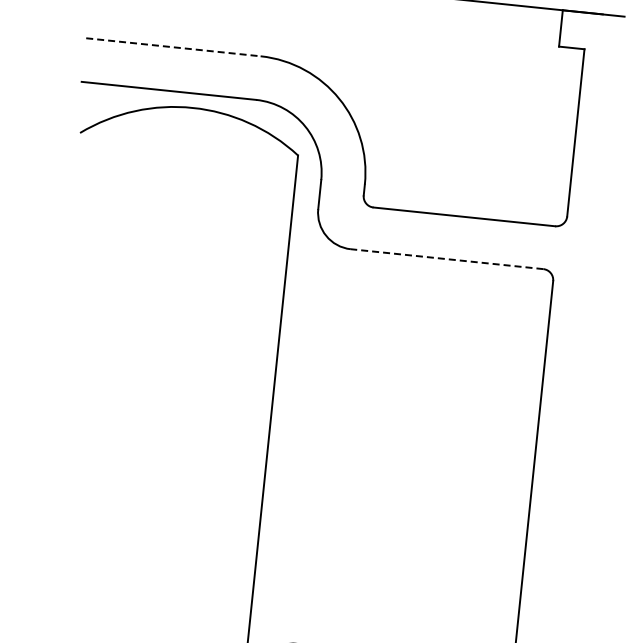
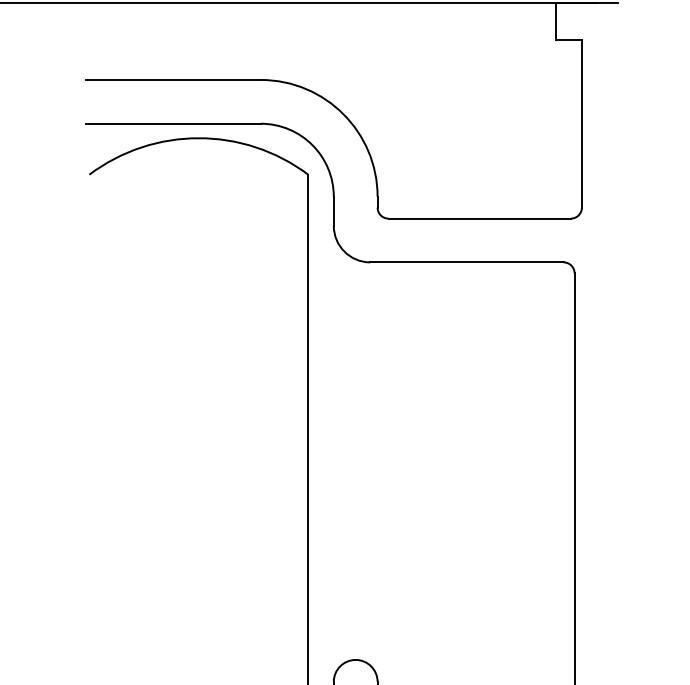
line: (173, 46) -> (173, 79), dashed -> solid
line: (446, 259) -> (466, 262), dashed -> solid

